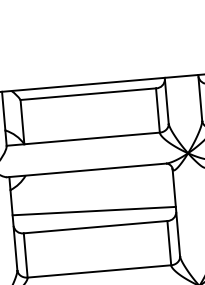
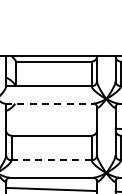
line: (86, 170) -> (49, 103), solid -> dashed
line: (94, 210) -> (51, 126), removed
line: (99, 271) -> (51, 160), solid -> dashed

